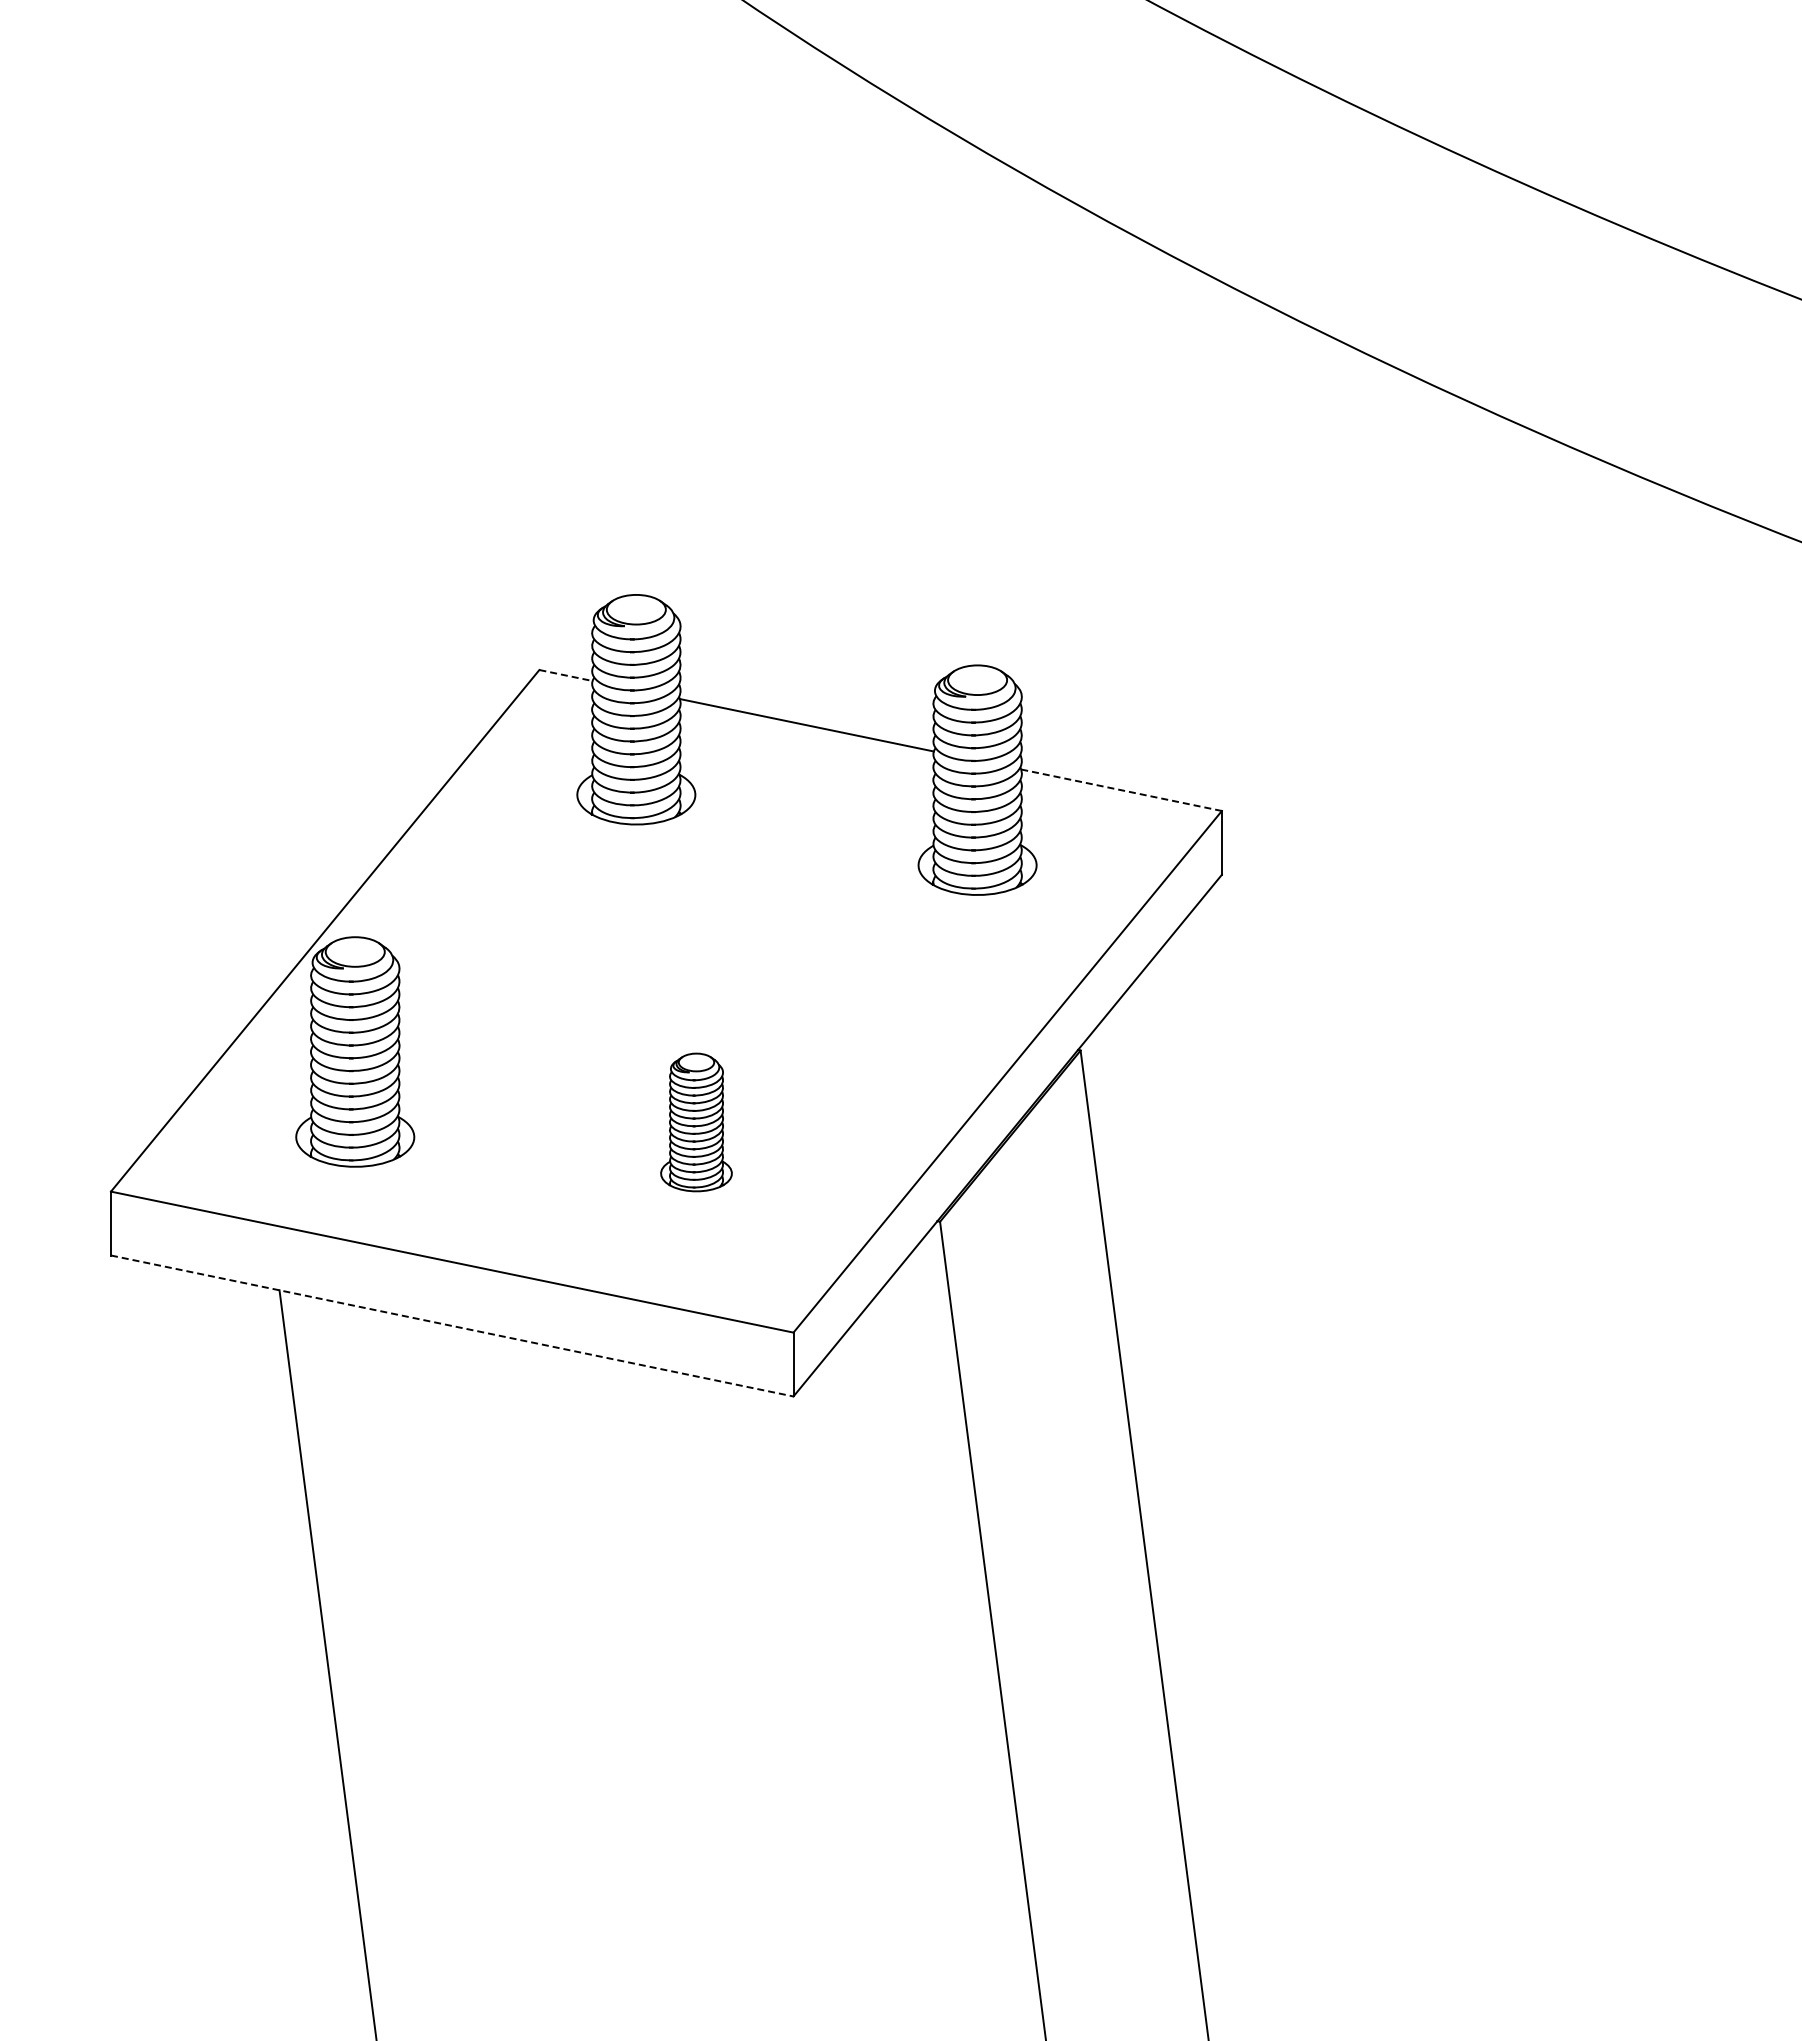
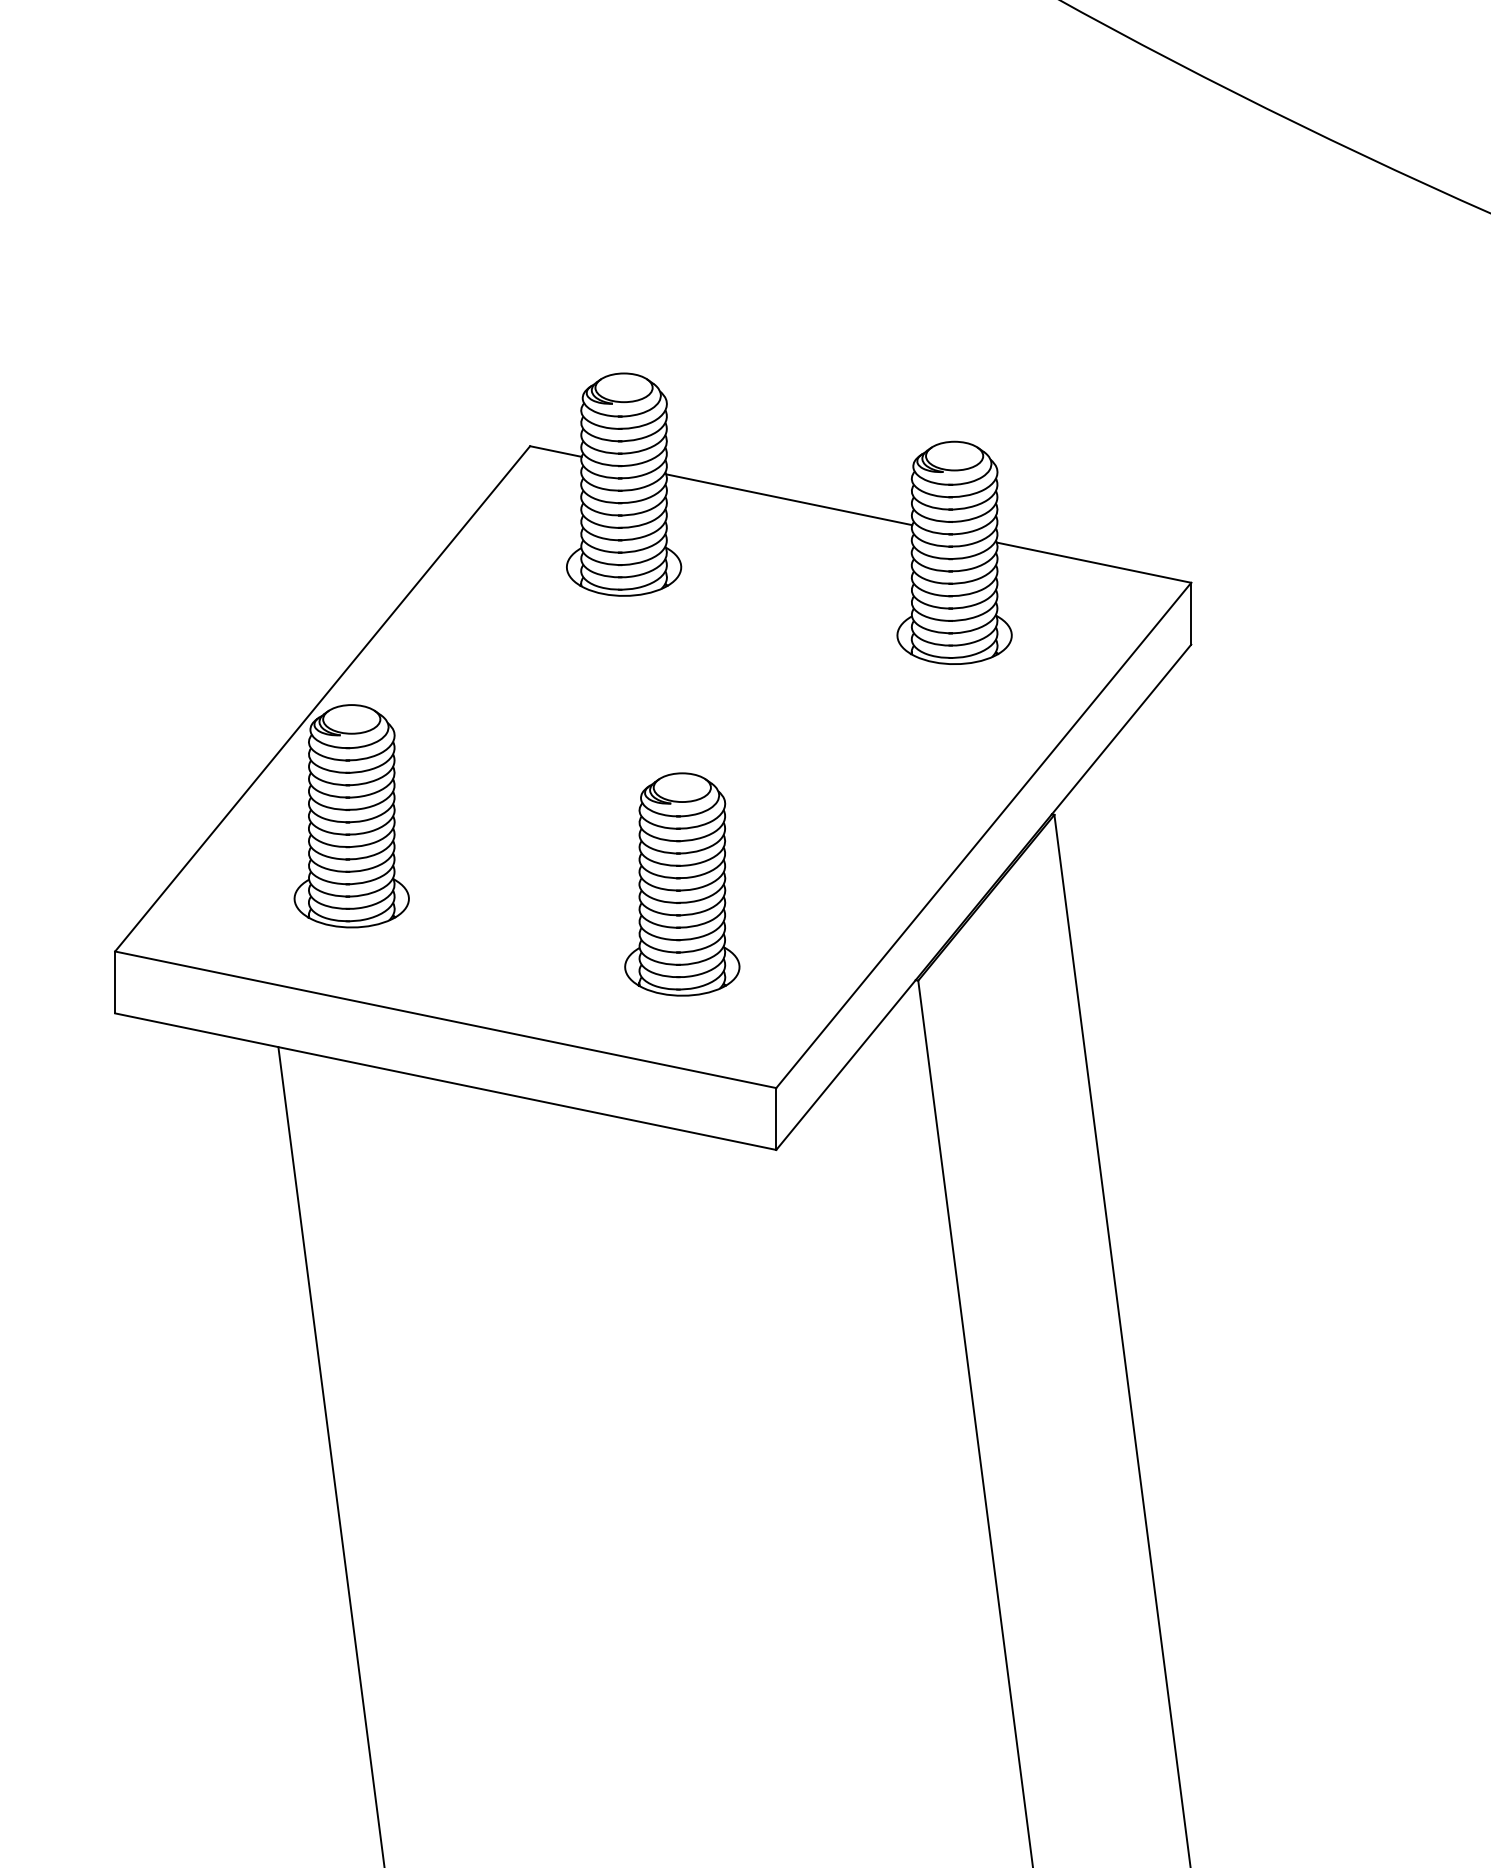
line: (566, 675) -> (556, 451), dashed -> solid
line: (1122, 790) -> (1094, 562), dashed -> solid
part: (696, 1122) -> (682, 884), size x1.67
line: (452, 1326) -> (445, 1082), dashed -> solid

